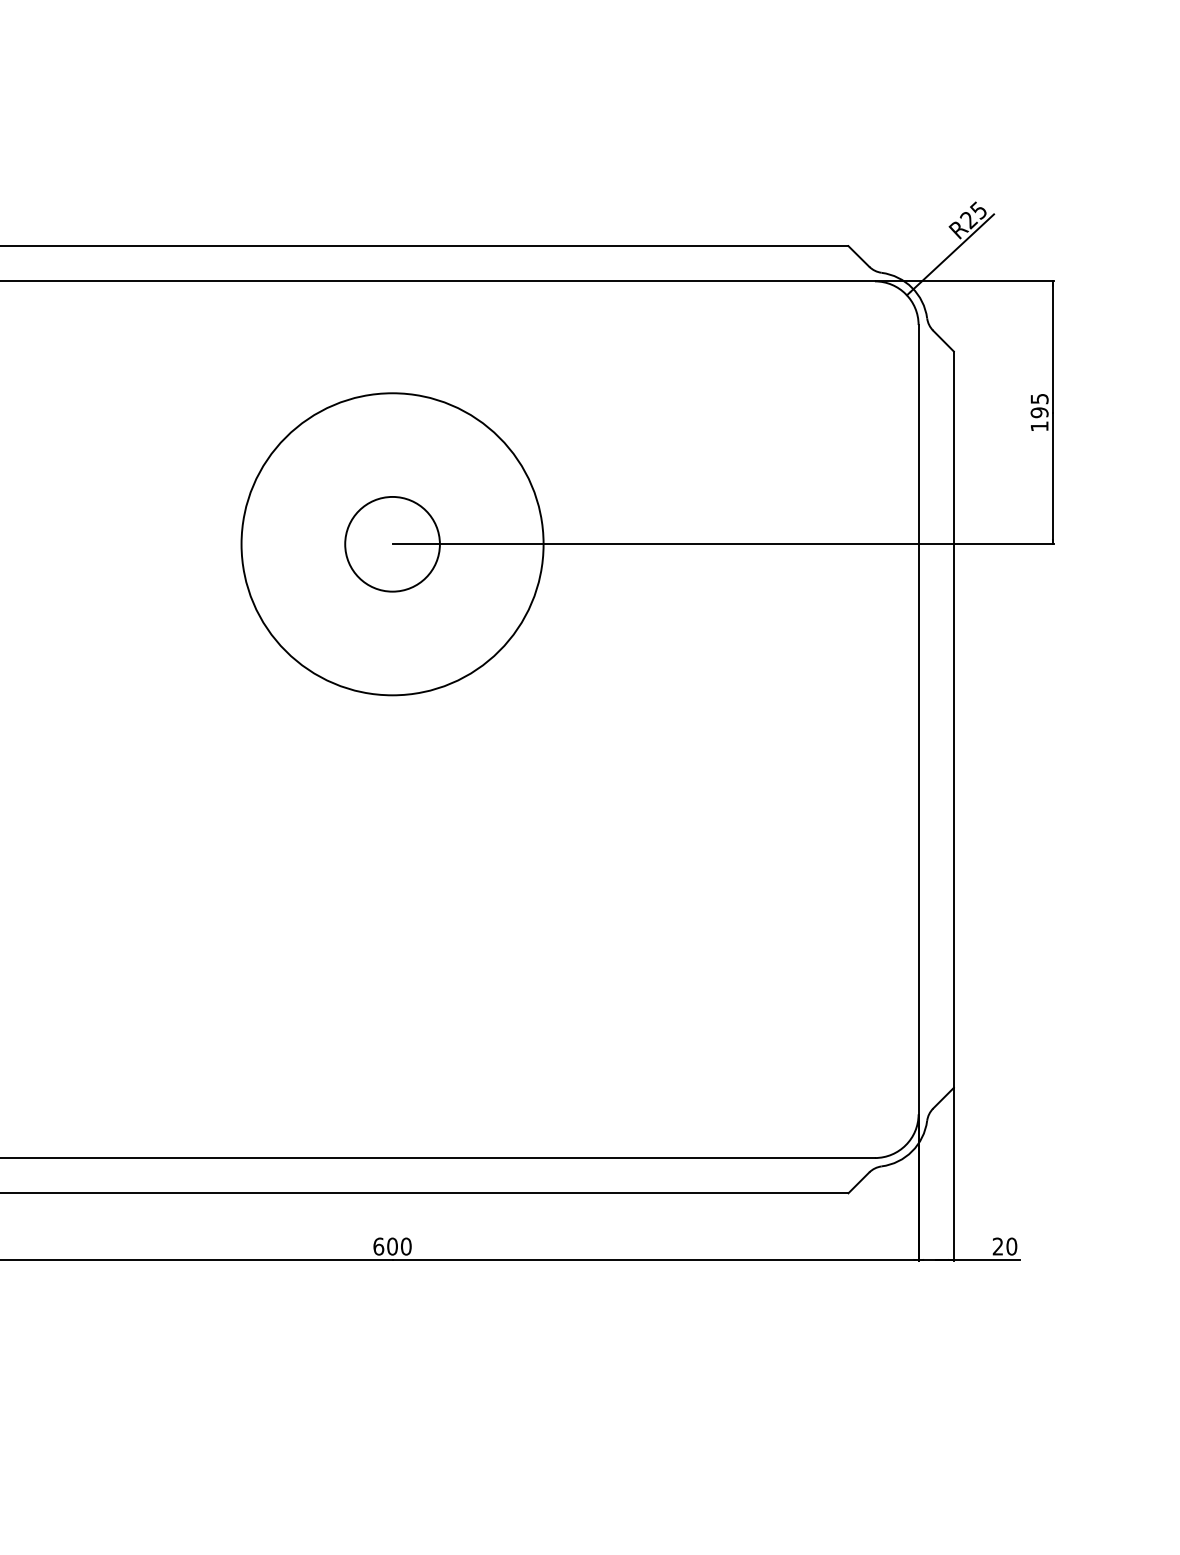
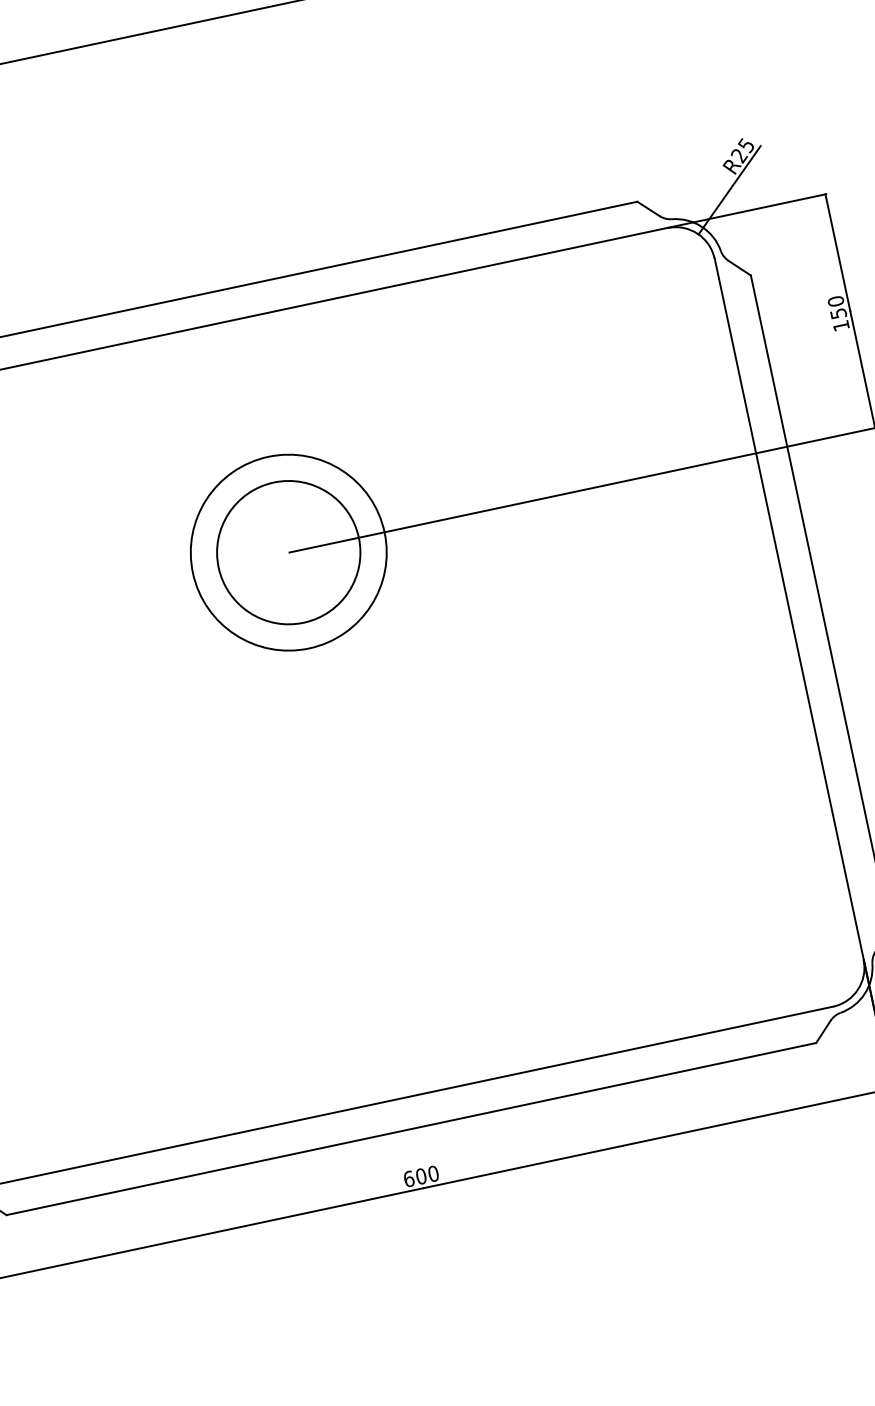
text: (1039, 405) -> (837, 307), 195 -> 150
circle: (392, 544) -> (288, 552), size x0.71
circle: (392, 544) -> (288, 552), size x1.67

